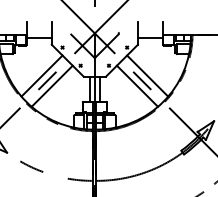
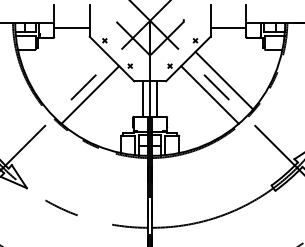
line: (41, 75) -> (75, 79), removed

